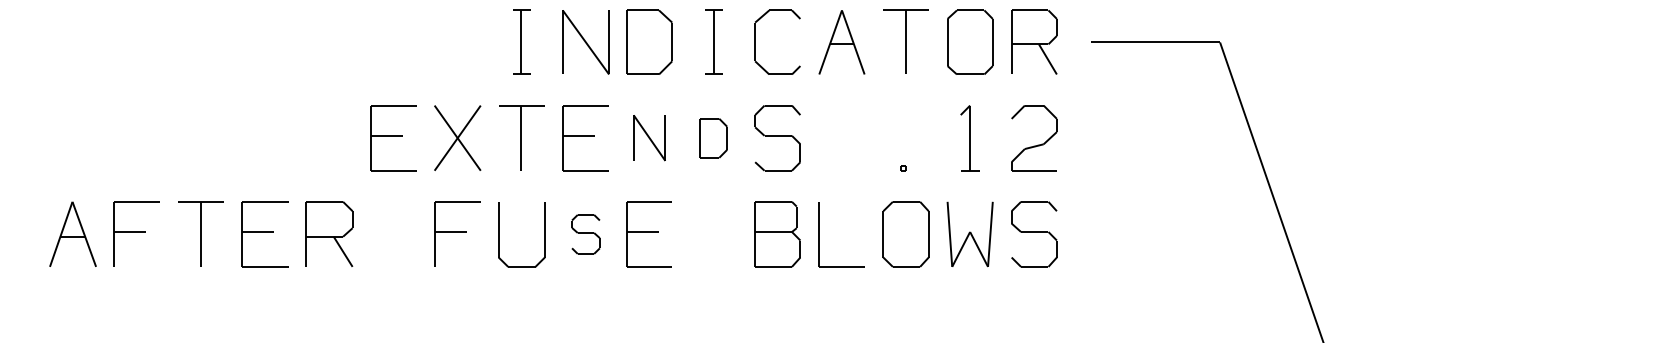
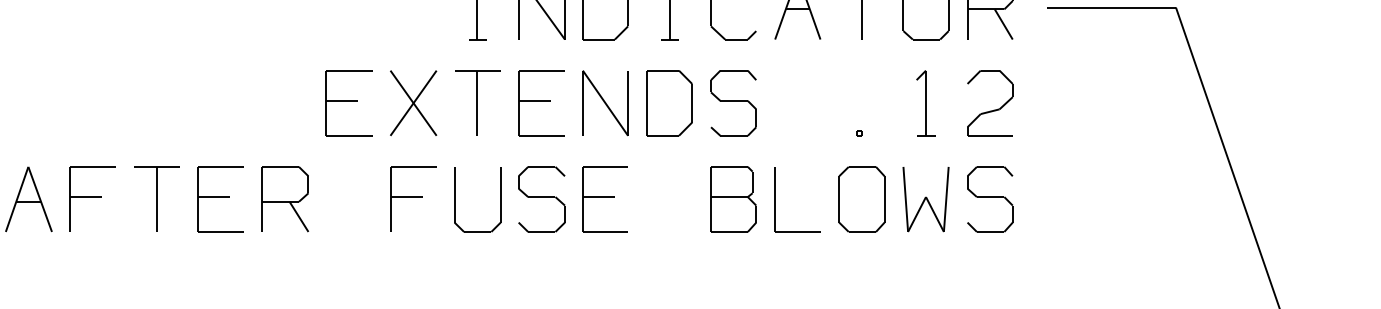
part: (649, 137) -> (605, 102), size x1.43
part: (713, 138) -> (669, 103), size x1.67
part: (585, 234) -> (541, 199), size x1.67

